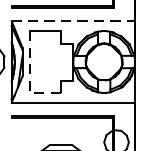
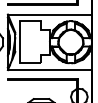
line: (74, 21) -> (50, 14), dashed -> solid
line: (30, 78) -> (20, 53), dashed -> solid

